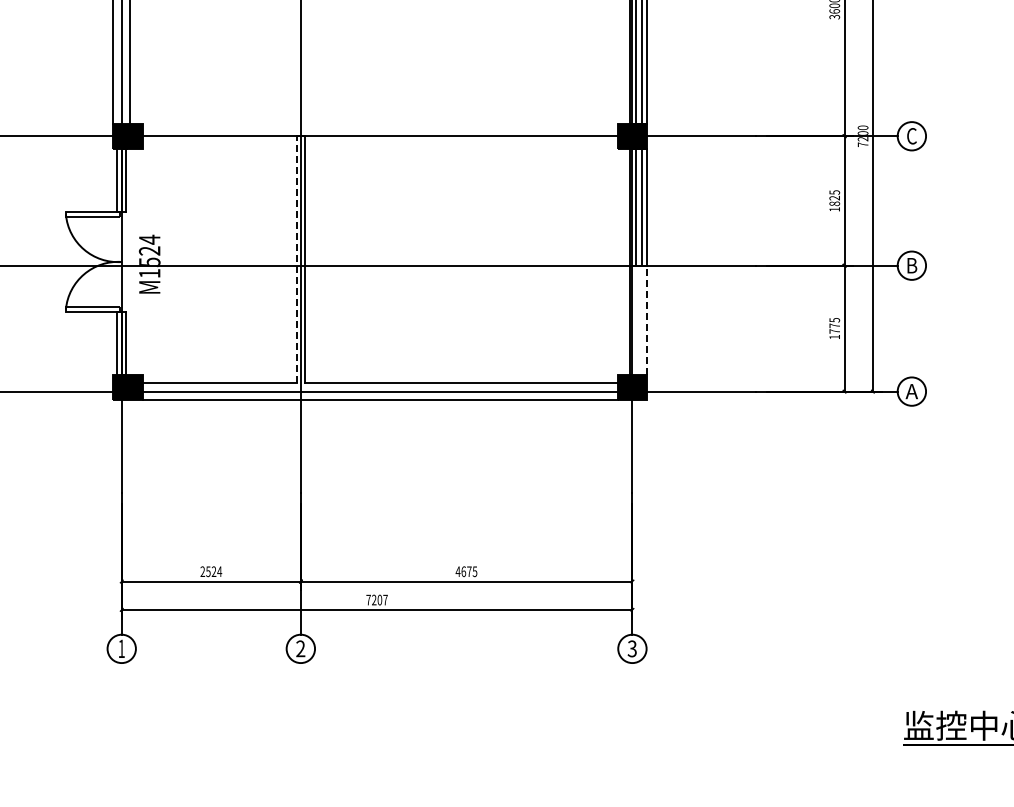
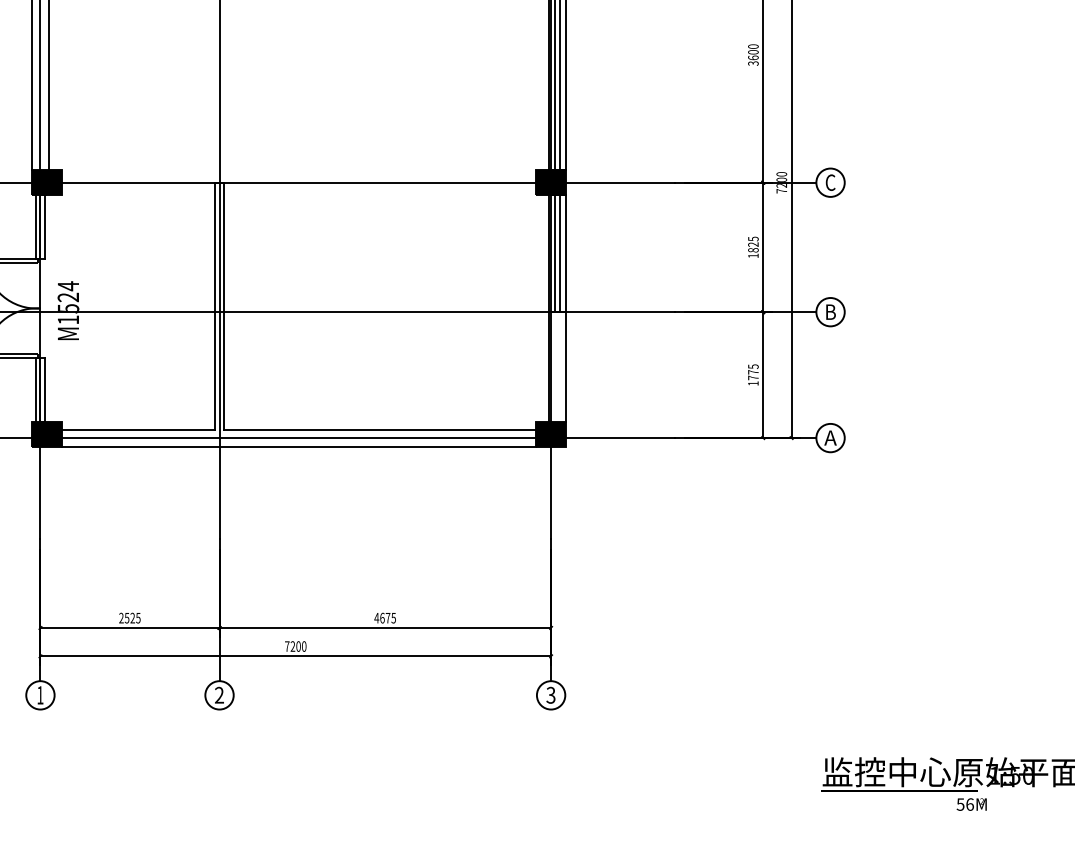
line: (296, 259) -> (215, 305), dashed -> solid
line: (647, 320) -> (566, 366), dashed -> solid
text: (218, 572) -> (137, 618), 2524 -> 2525
text: (385, 600) -> (304, 646), 7207 -> 7200

